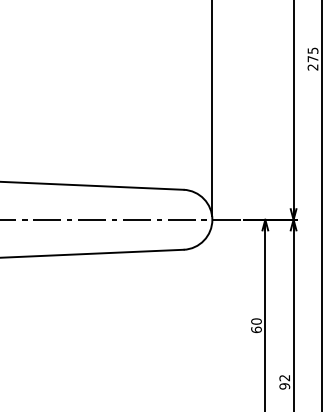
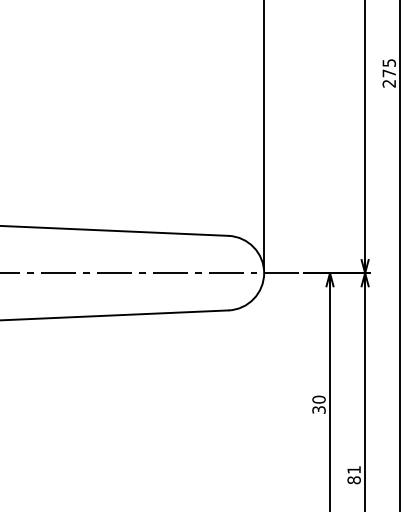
text: (256, 329) -> (319, 409), 60 -> 30
text: (284, 382) -> (353, 475), 92 -> 81

